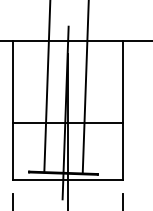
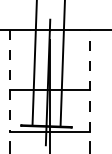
line: (12, 110) -> (9, 80), solid -> dashed
line: (123, 110) -> (90, 80), solid -> dashed

